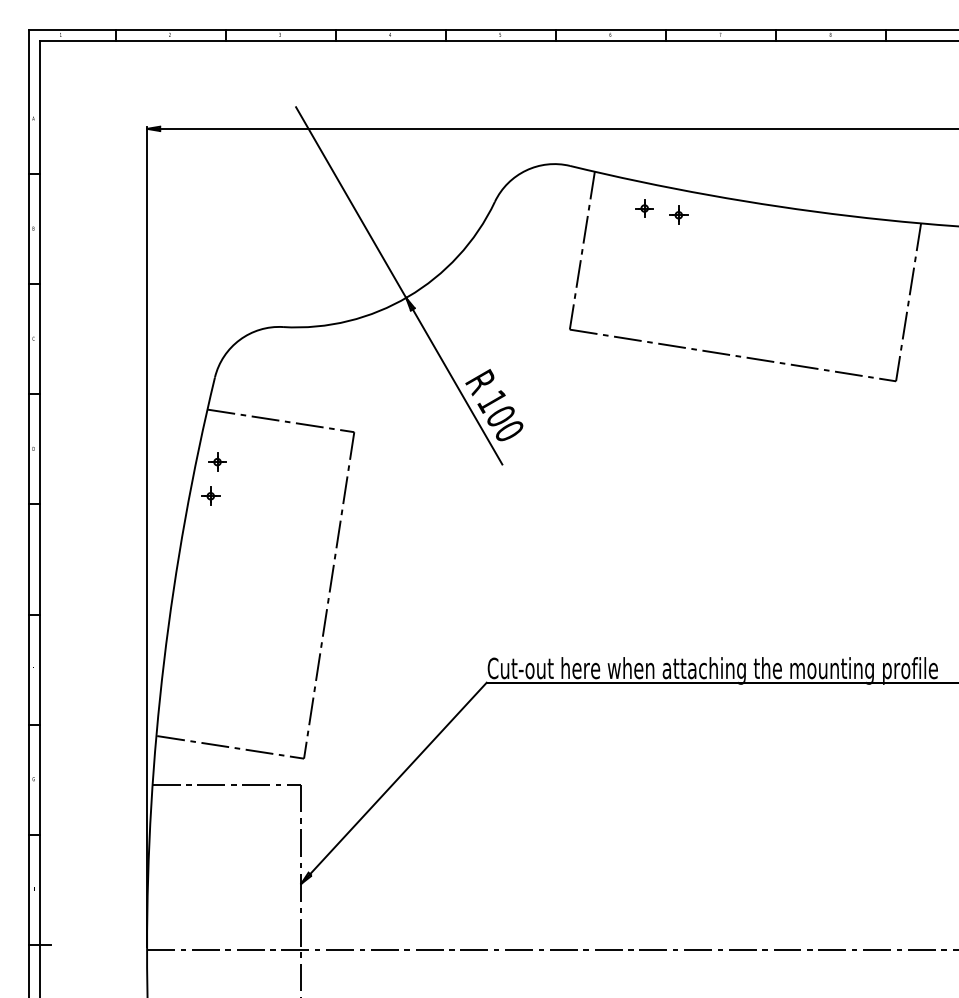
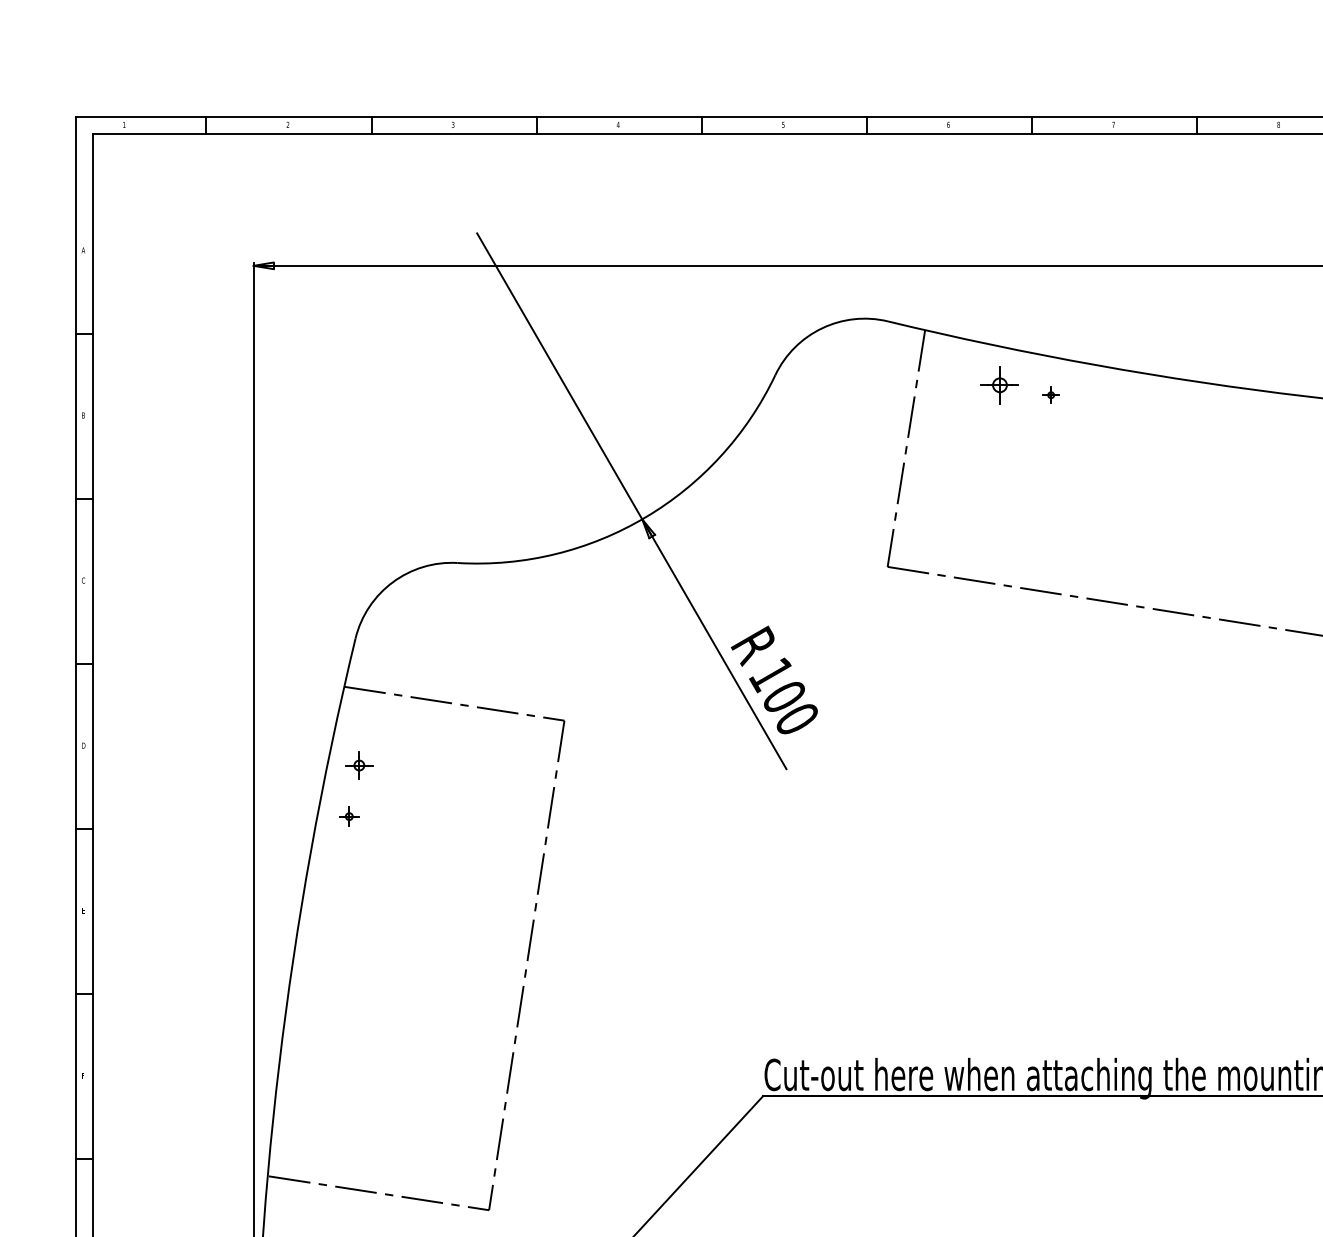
part: (644, 208) -> (999, 385), size x1.4
part: (678, 214) -> (1050, 394), size x0.6
part: (210, 495) -> (348, 815), size x0.7

